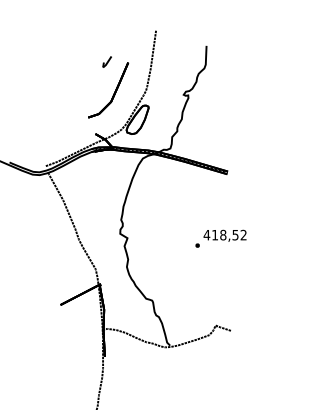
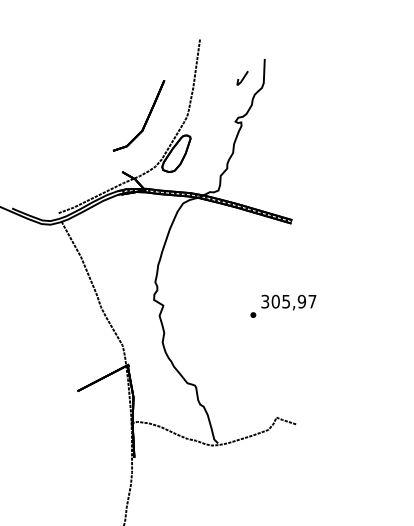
part: (106, 61) -> (241, 77), moved
text: (224, 234) -> (287, 300), 418,52 -> 305,97

